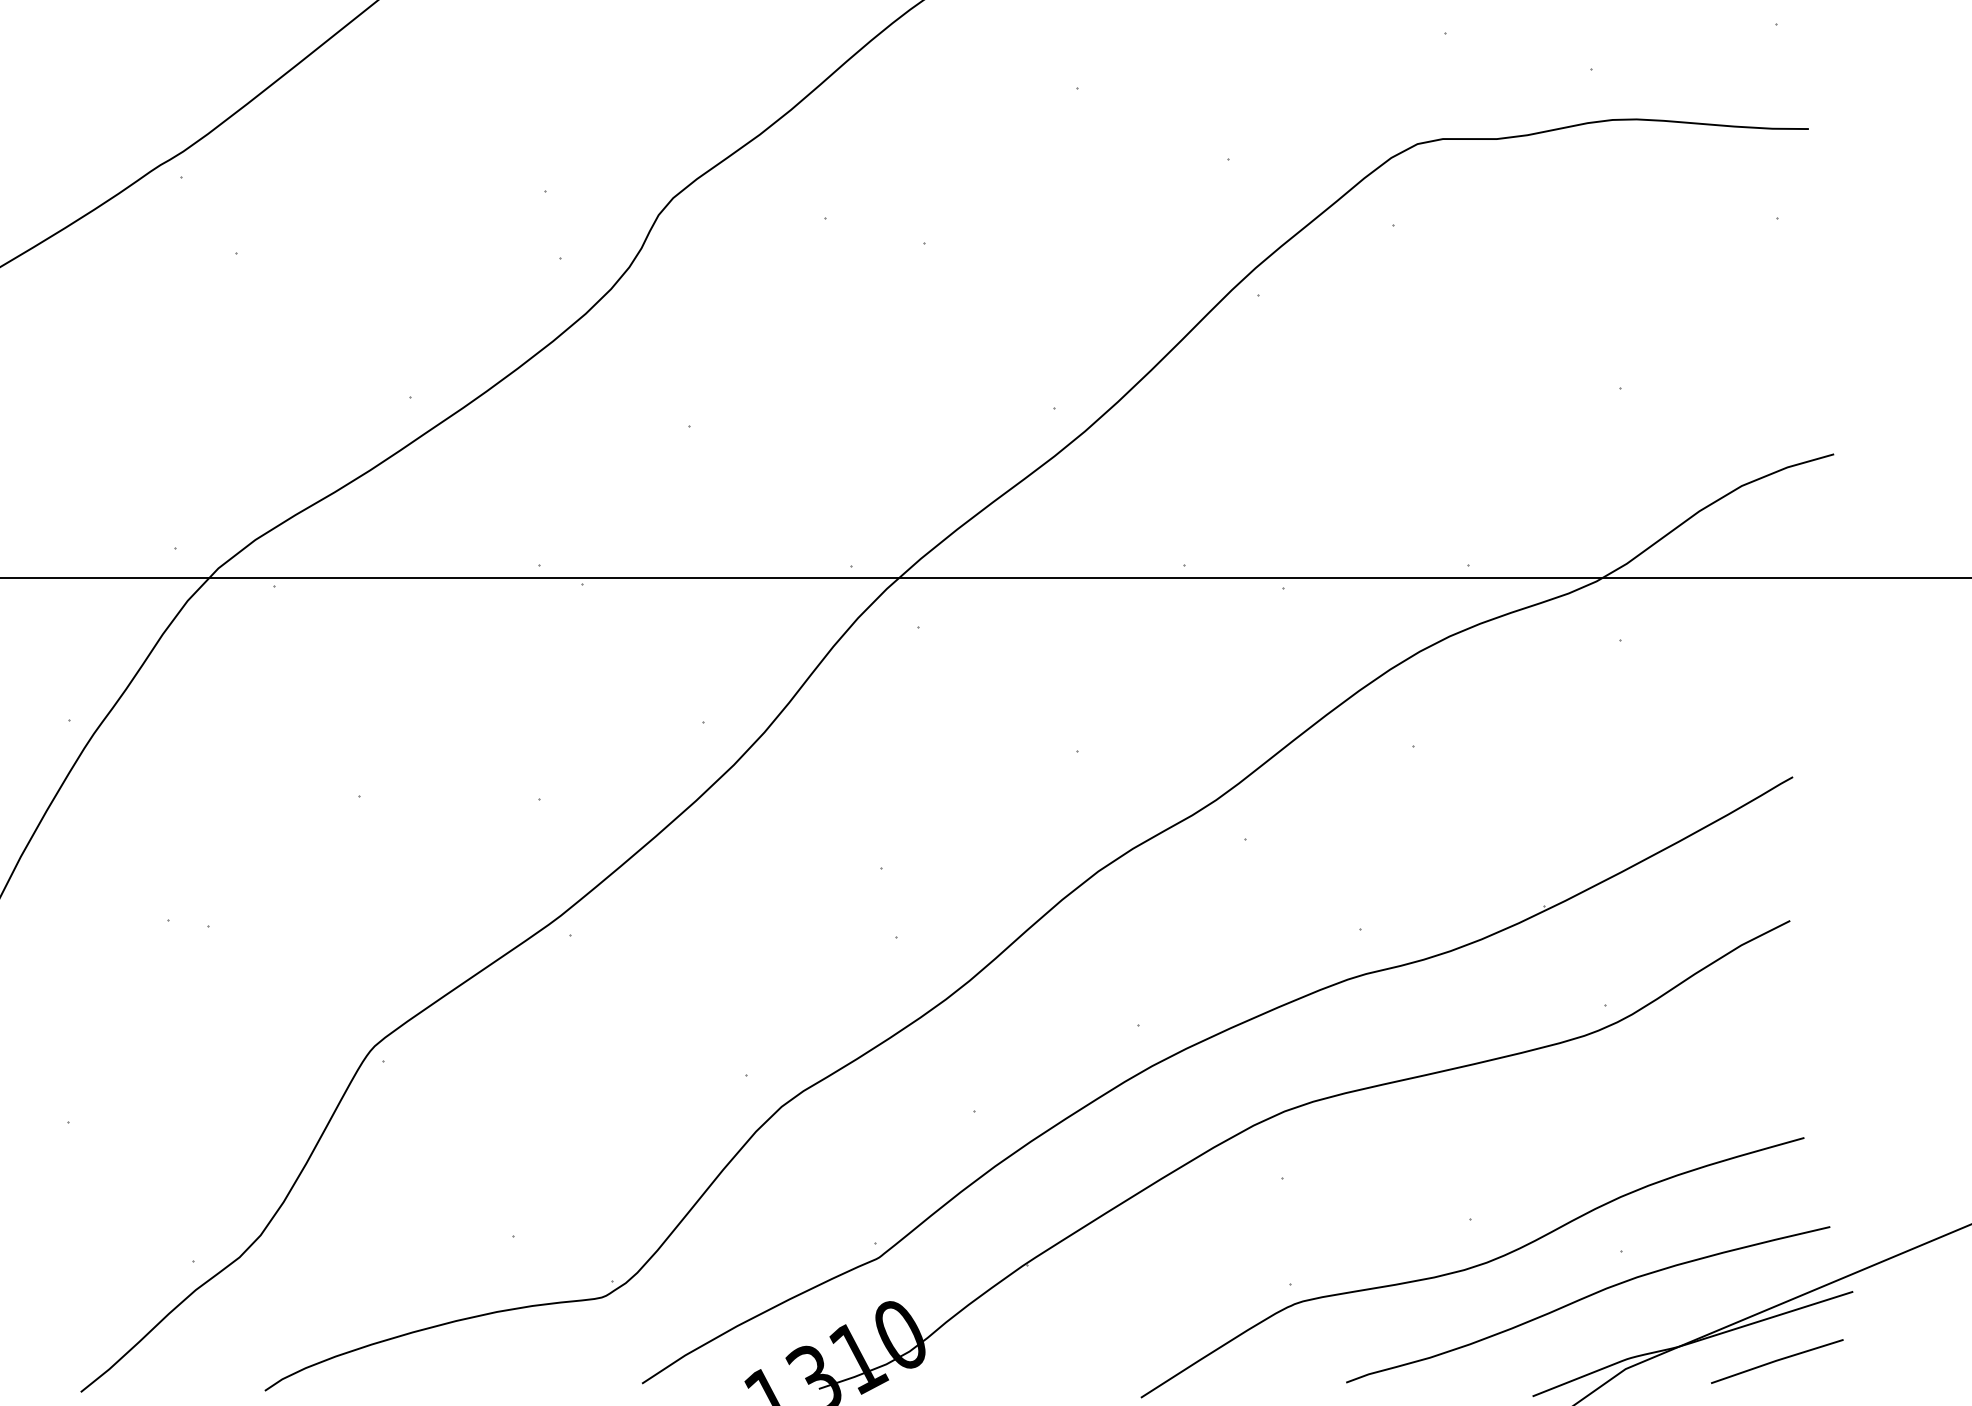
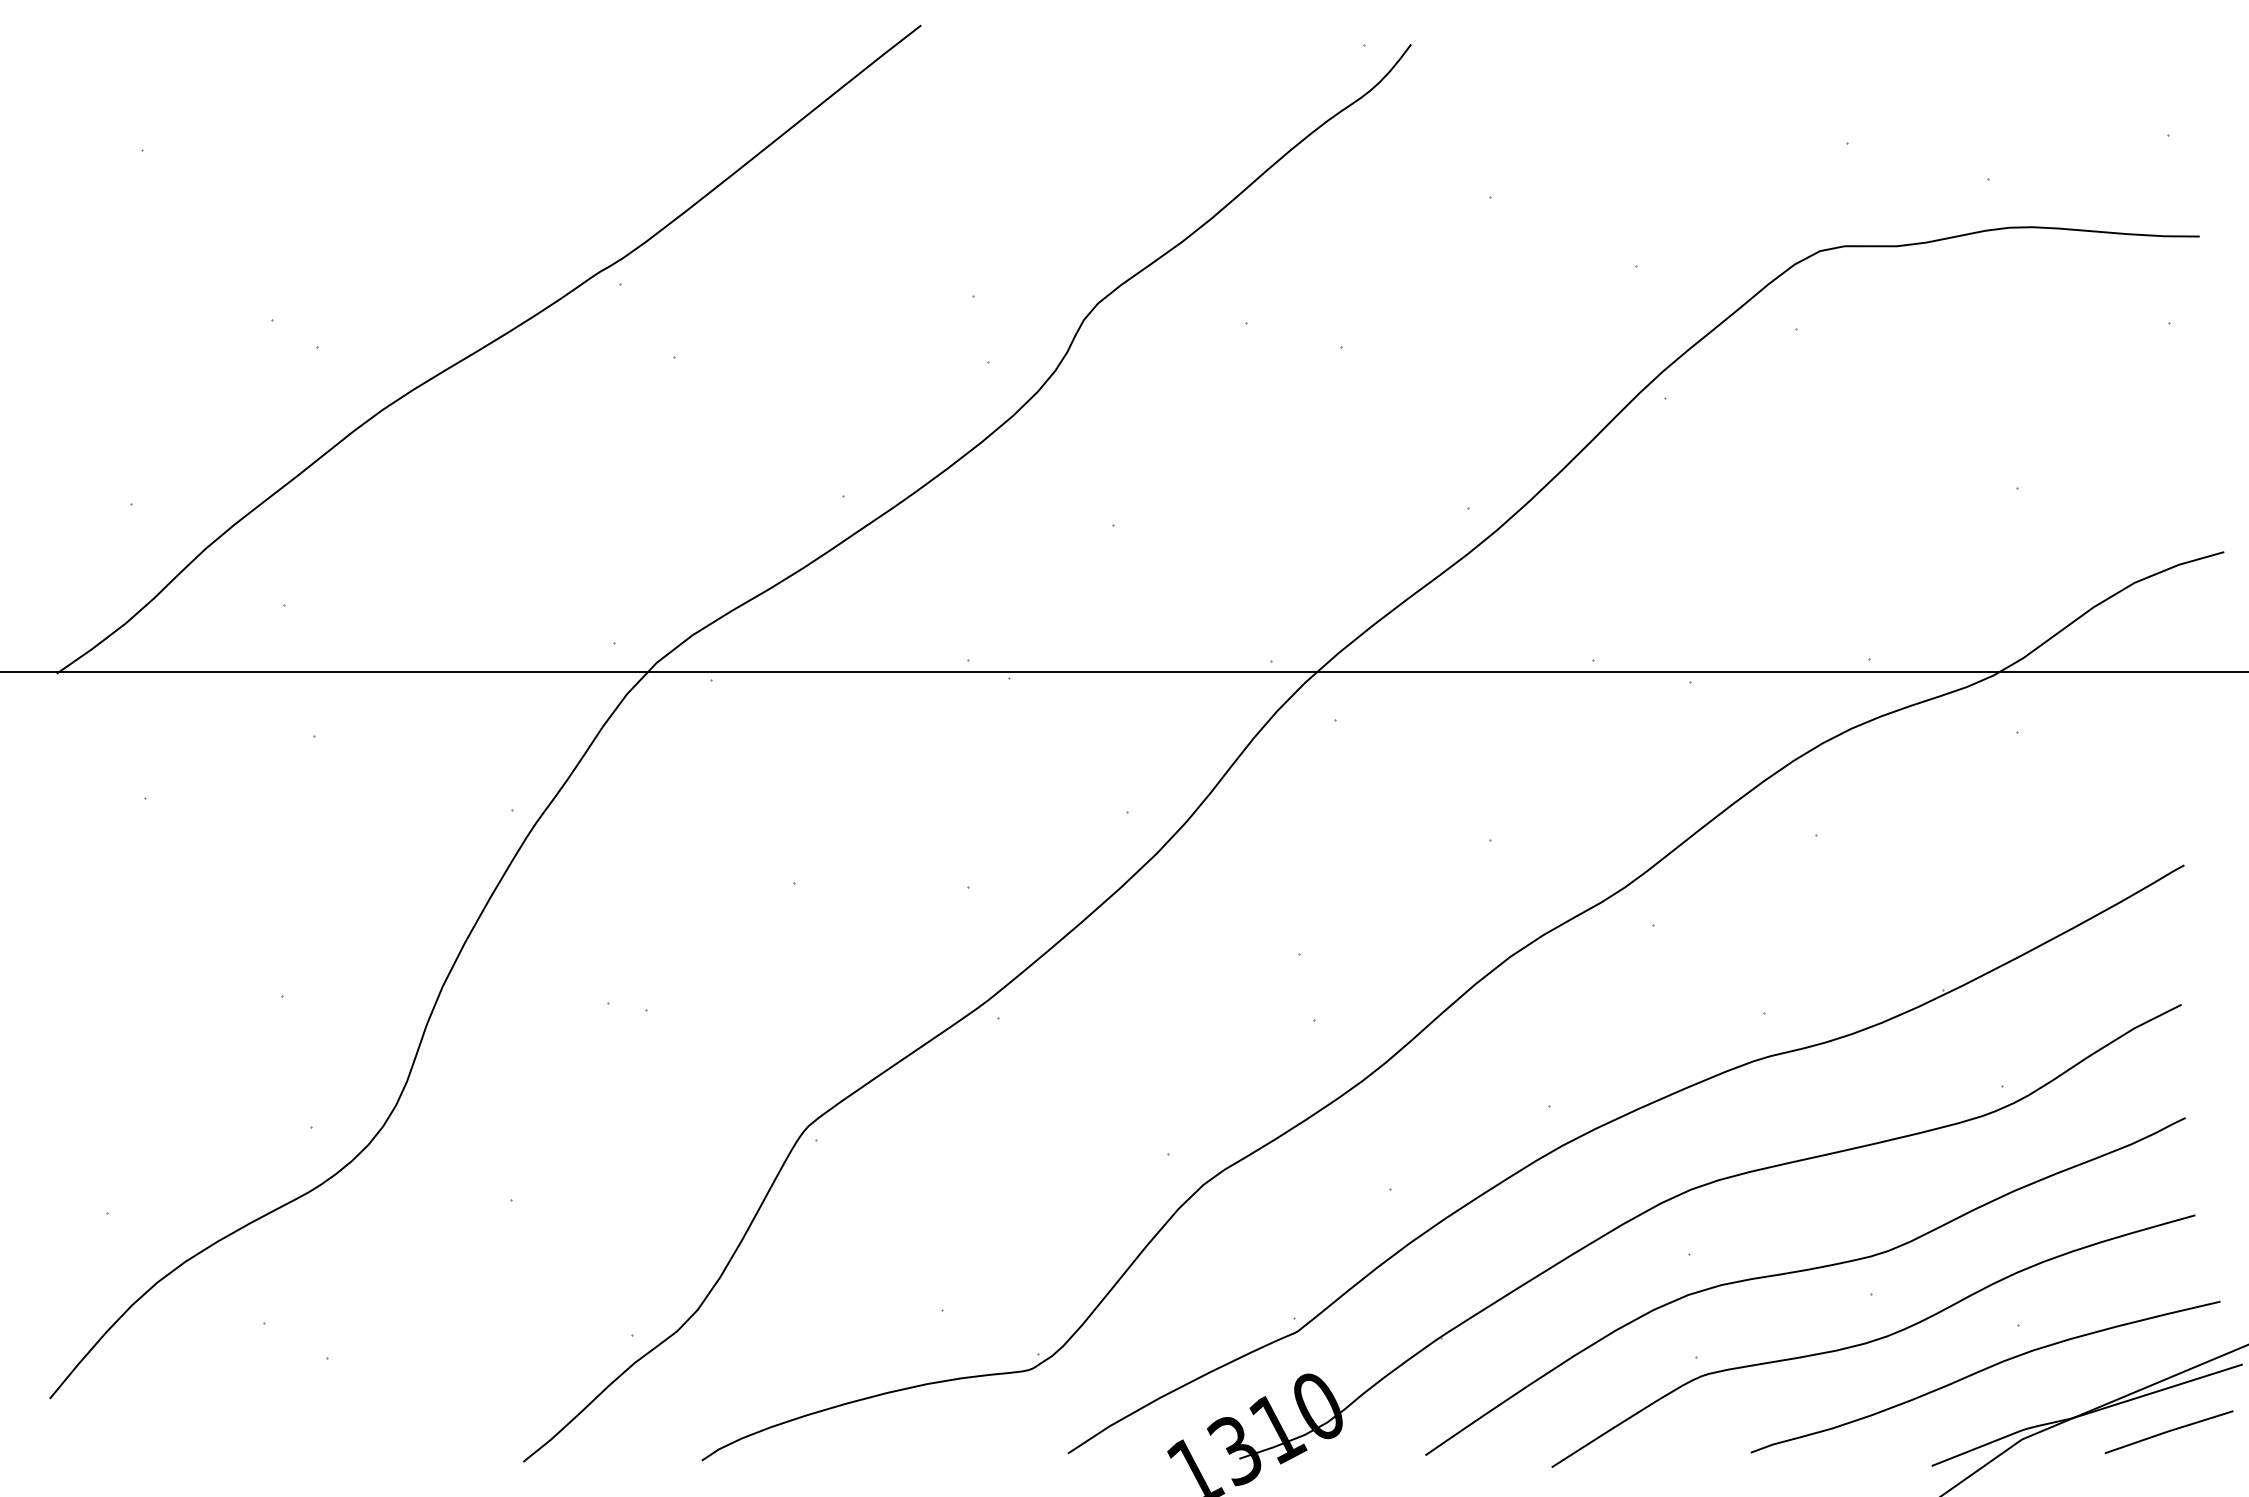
curve: (1402, 1195) -> (1805, 1271), added

